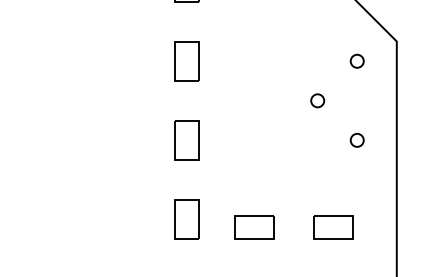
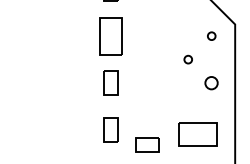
part: (186, 60) -> (110, 35), size x1.6
circle: (356, 139) -> (211, 82), size x1.6
part: (254, 227) -> (147, 144), moved
part: (333, 227) -> (197, 134), size x1.6

